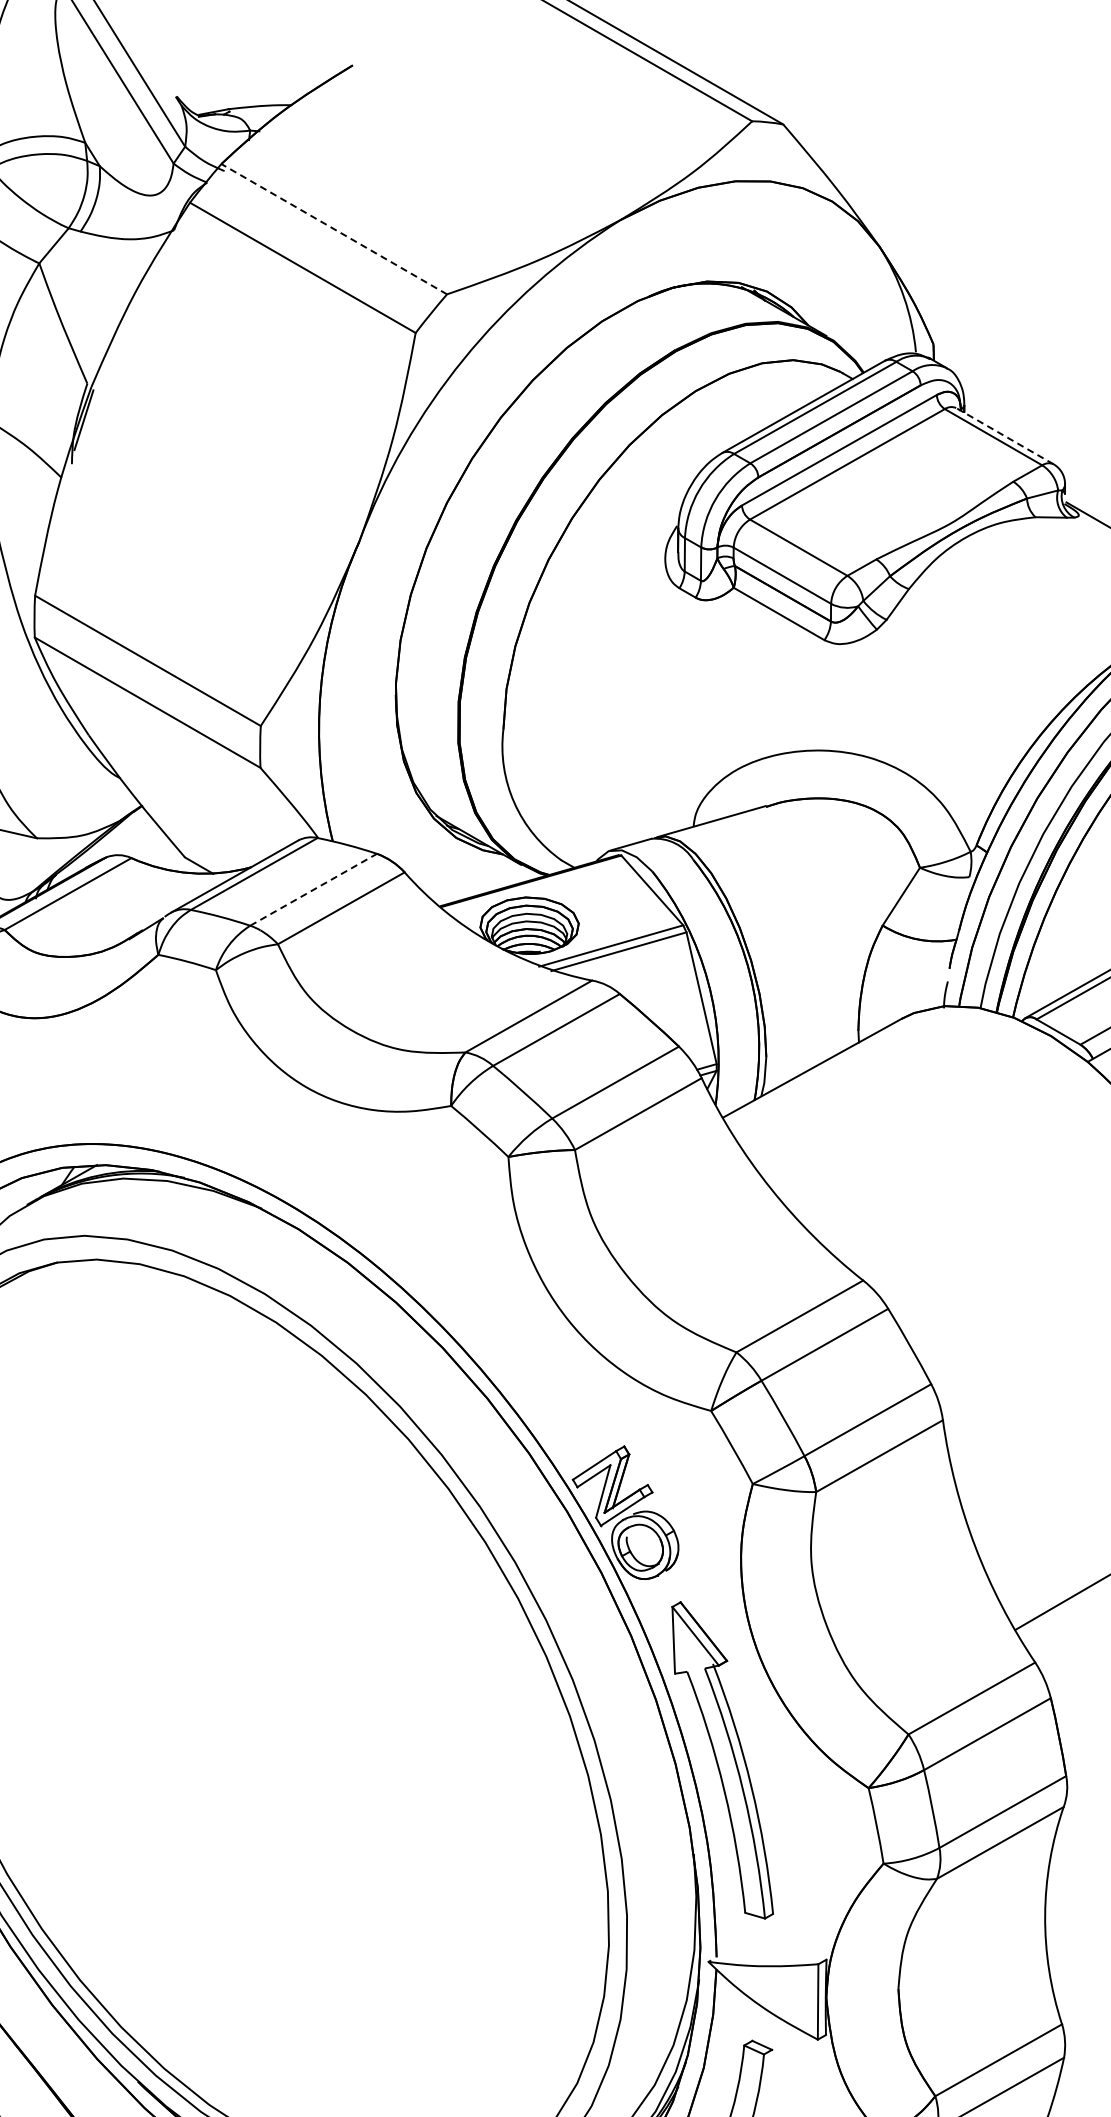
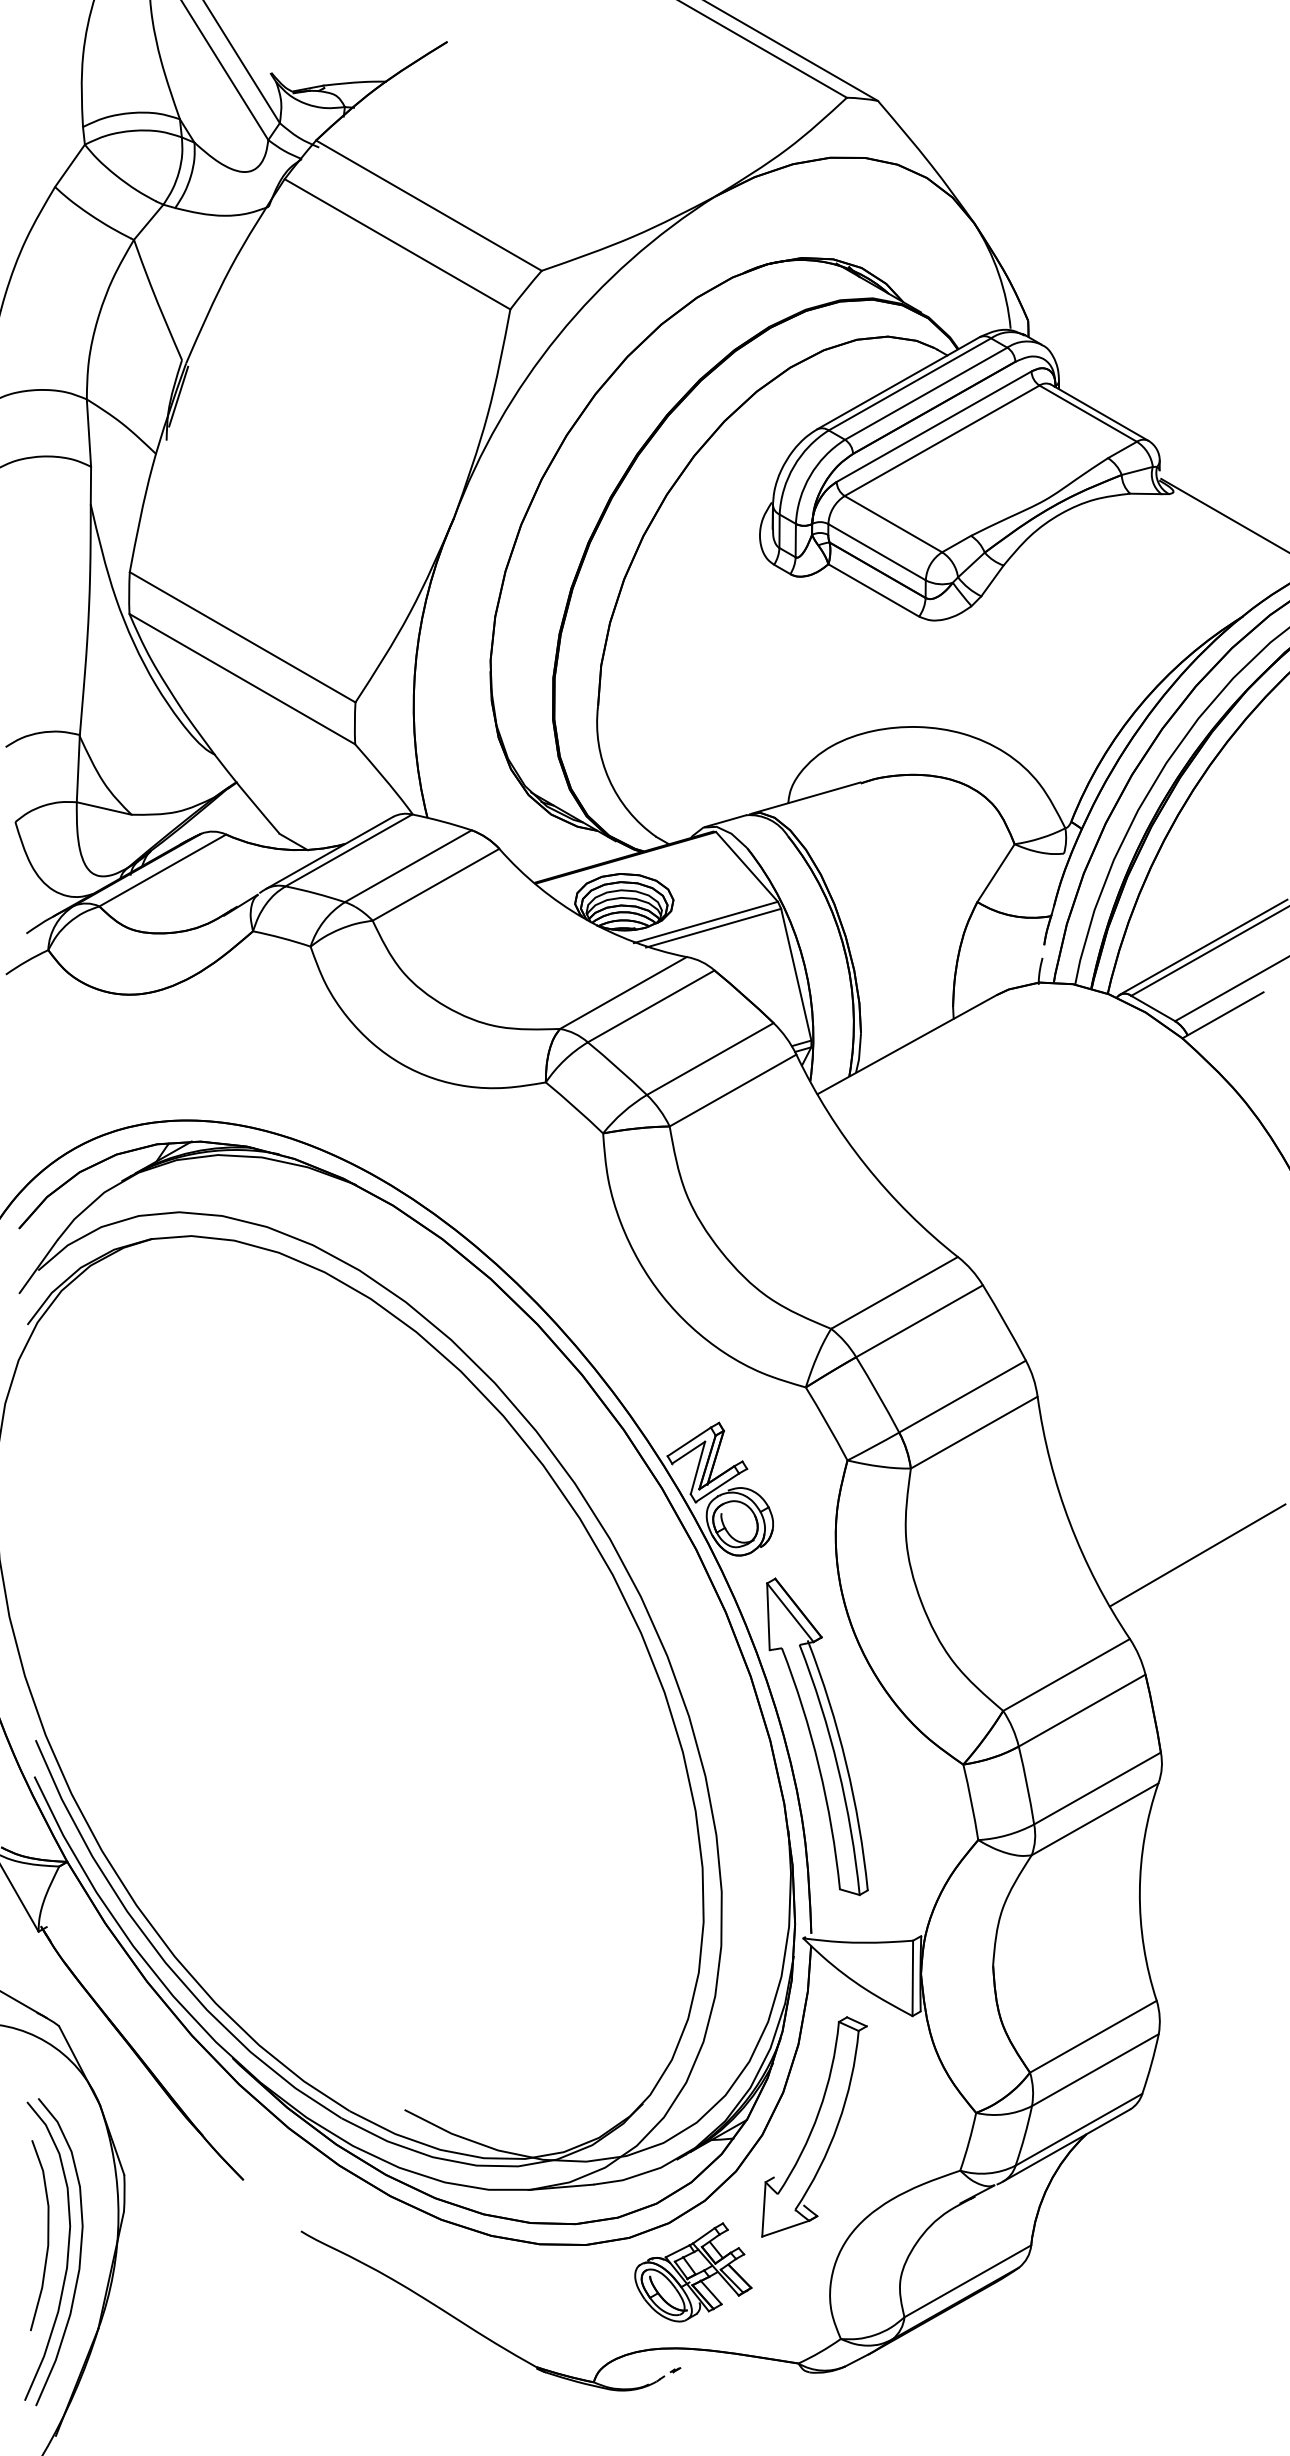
line: (333, 229) -> (428, 205), dashed -> solid
line: (1004, 436) -> (1099, 412), dashed -> solid
line: (313, 890) -> (408, 866), dashed -> solid

